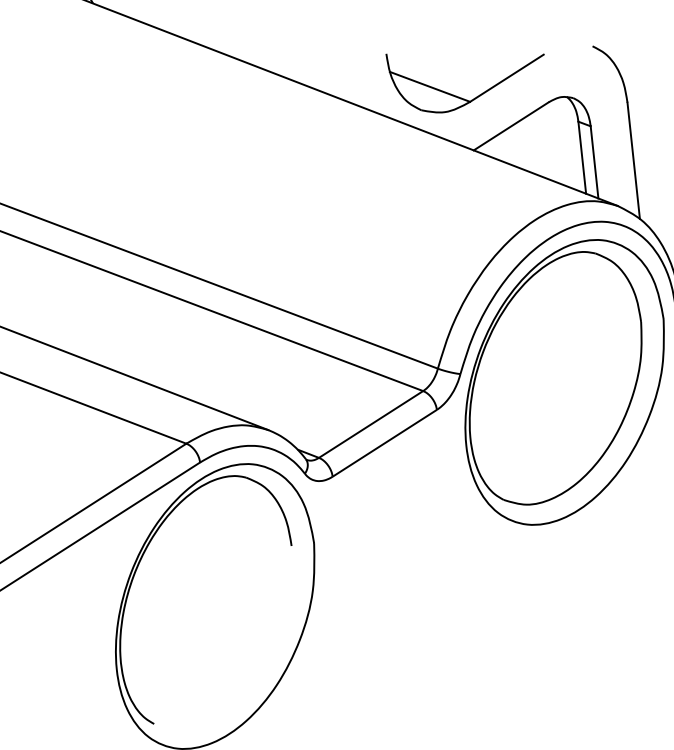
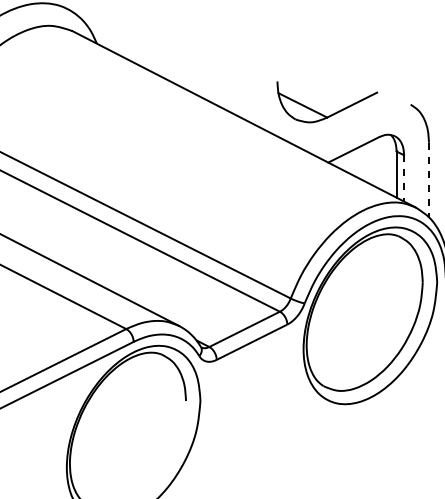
part: (477, 94) -> (332, 113), moved
line: (633, 161) -> (428, 180), solid -> dashed
line: (595, 162) -> (404, 178), solid -> dashed

